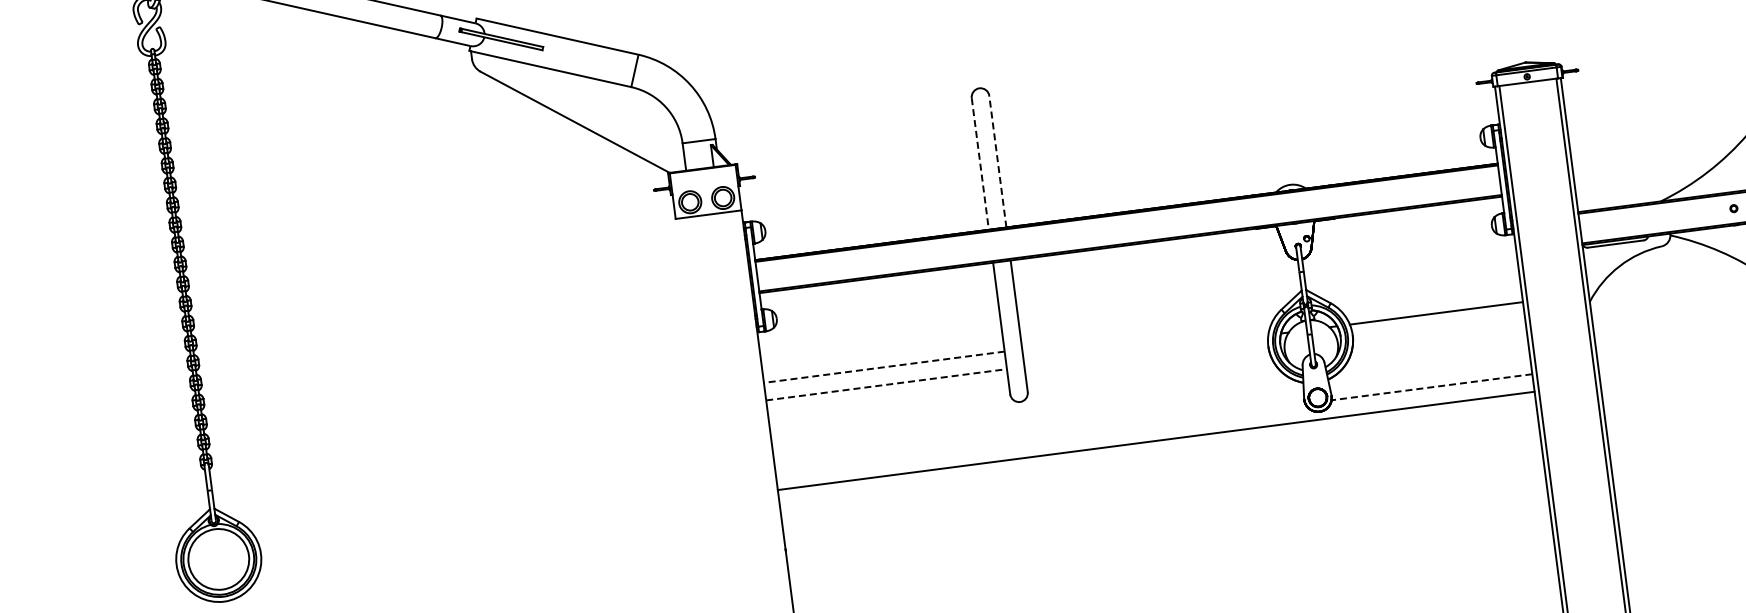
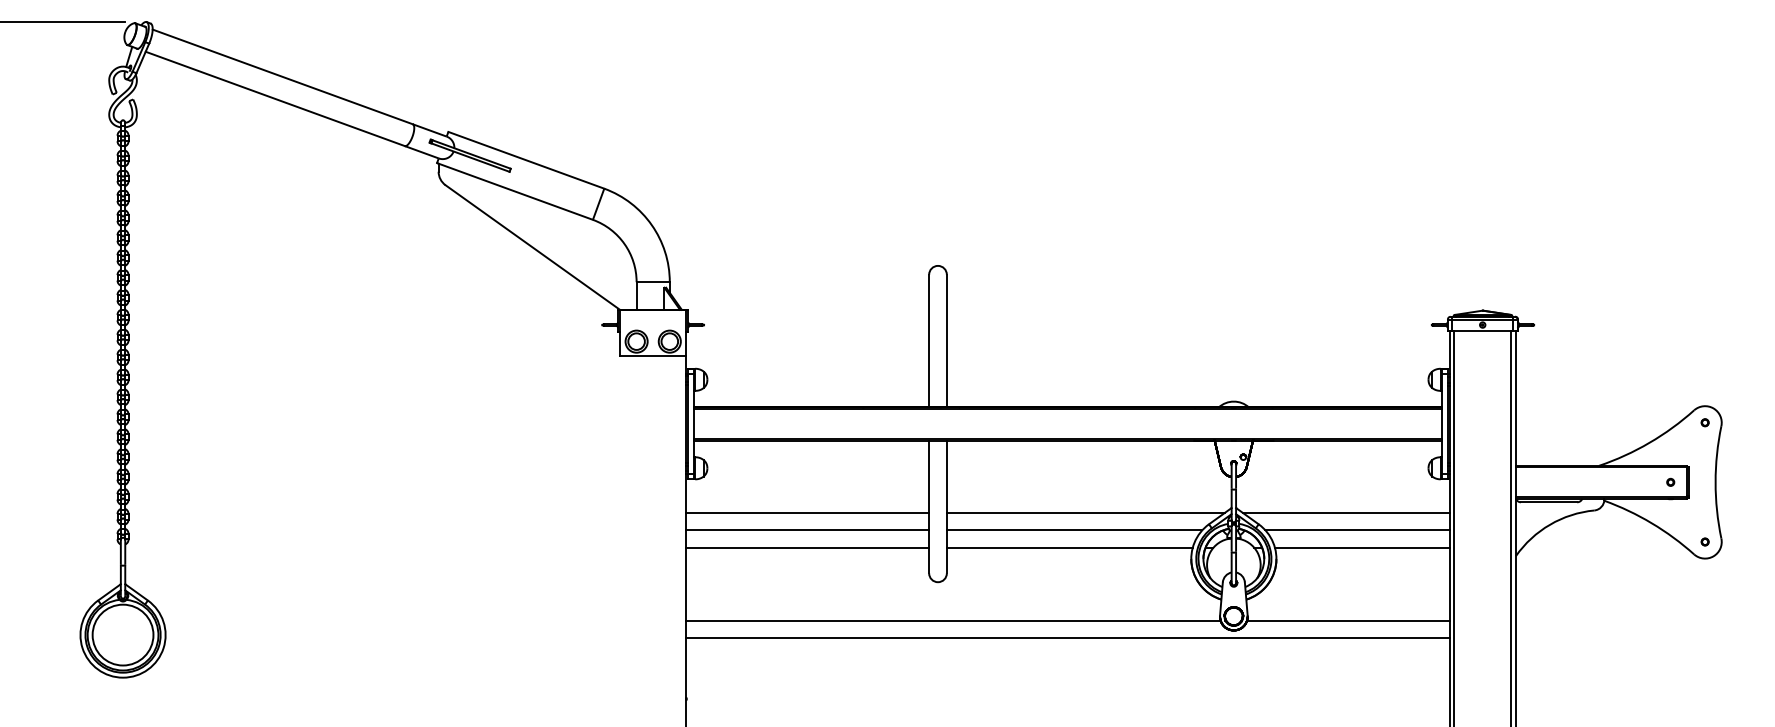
line: (997, 161) -> (946, 340), dashed -> solid
line: (980, 164) -> (929, 341), dashed -> solid
line: (1416, 281) -> (1346, 513), added
line: (1429, 296) -> (1357, 530), added
line: (1157, 314) -> (1085, 513), added
line: (1148, 333) -> (1074, 530), added
line: (881, 350) -> (807, 513), added
line: (1146, 350) -> (1069, 547), added
line: (884, 367) -> (807, 530), dashed -> solid
line: (887, 384) -> (808, 547), dashed -> solid
line: (1431, 387) -> (1347, 620), dashed -> solid
line: (1040, 437) -> (953, 620), added

